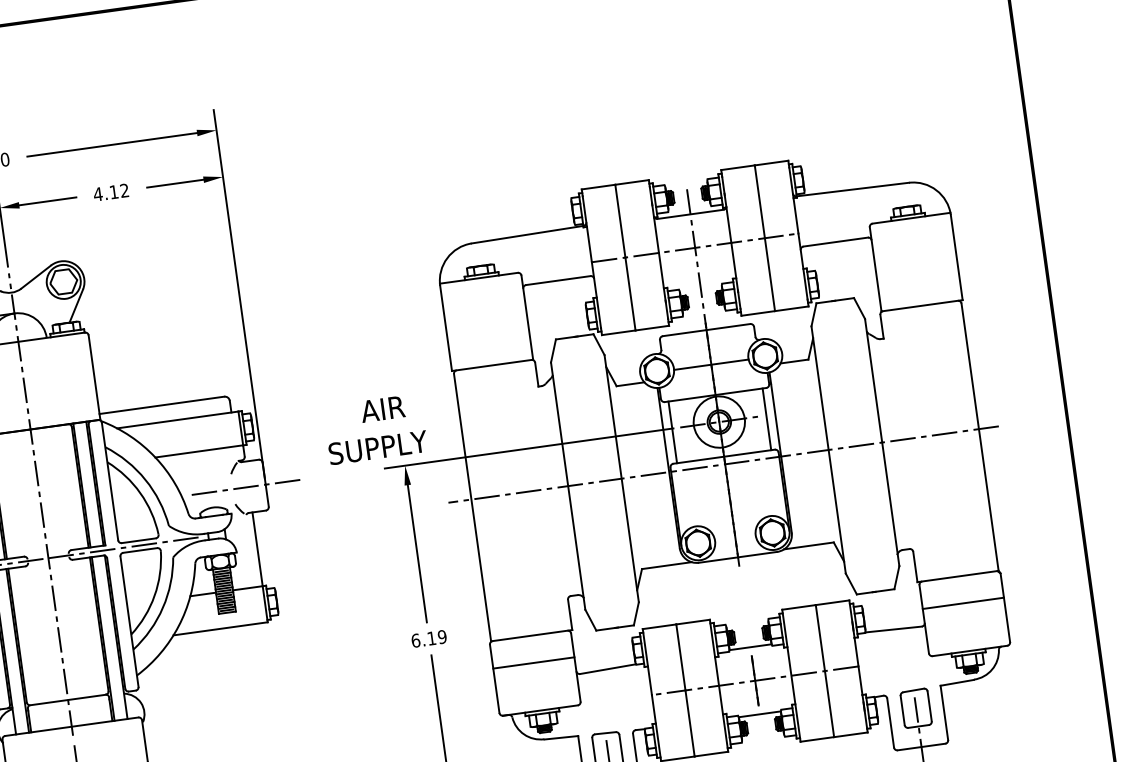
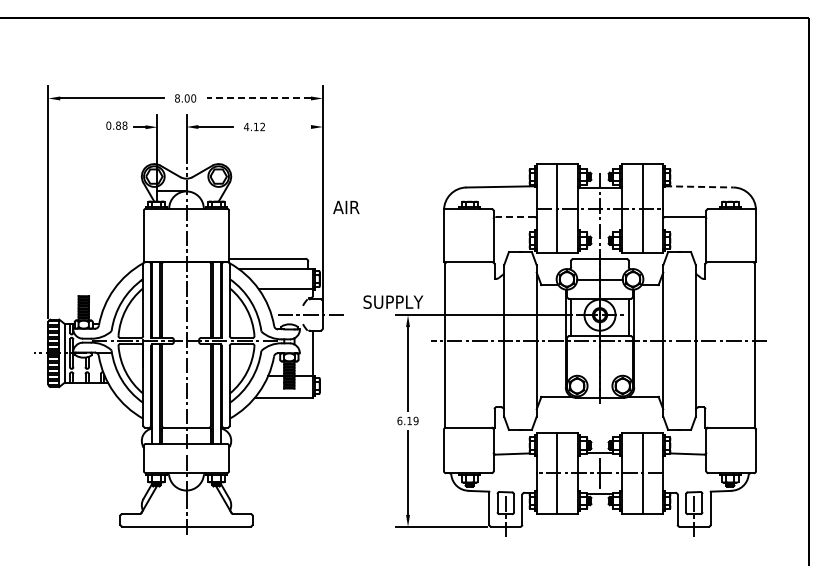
line: (112, 144) -> (259, 98), solid -> dashed
line: (175, 184) -> (293, 127), removed
line: (852, 188) -> (699, 186), solid -> dashed
line: (558, 279) -> (515, 216), solid -> dashed
text: (382, 407) -> (346, 206), moved
line: (963, 603) -> (731, 444), removed
line: (533, 663) -> (468, 444), removed

